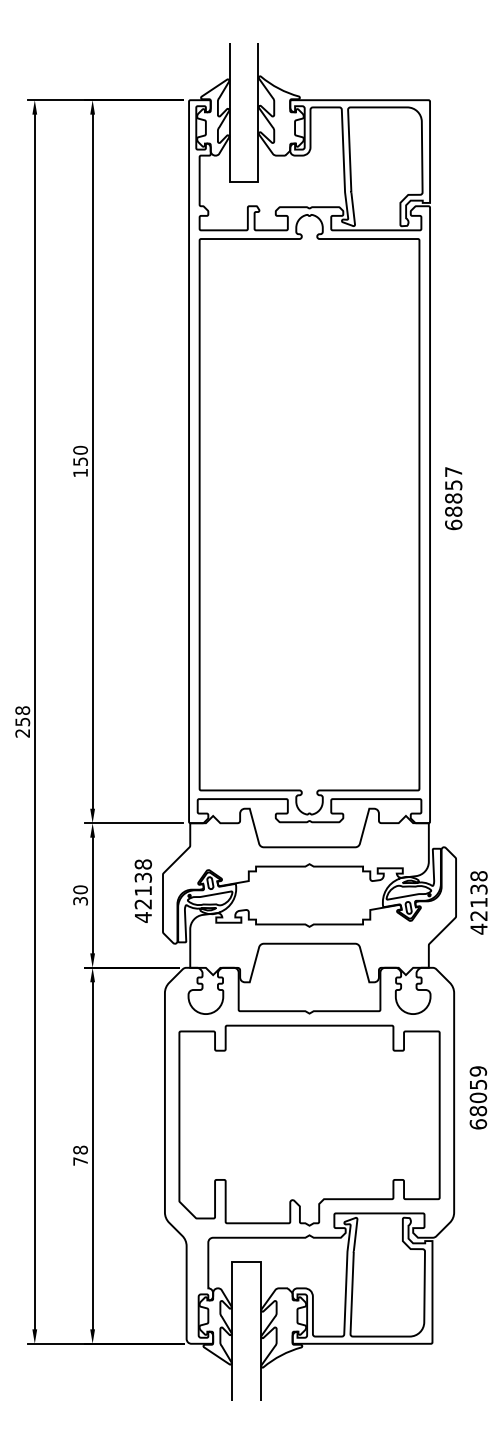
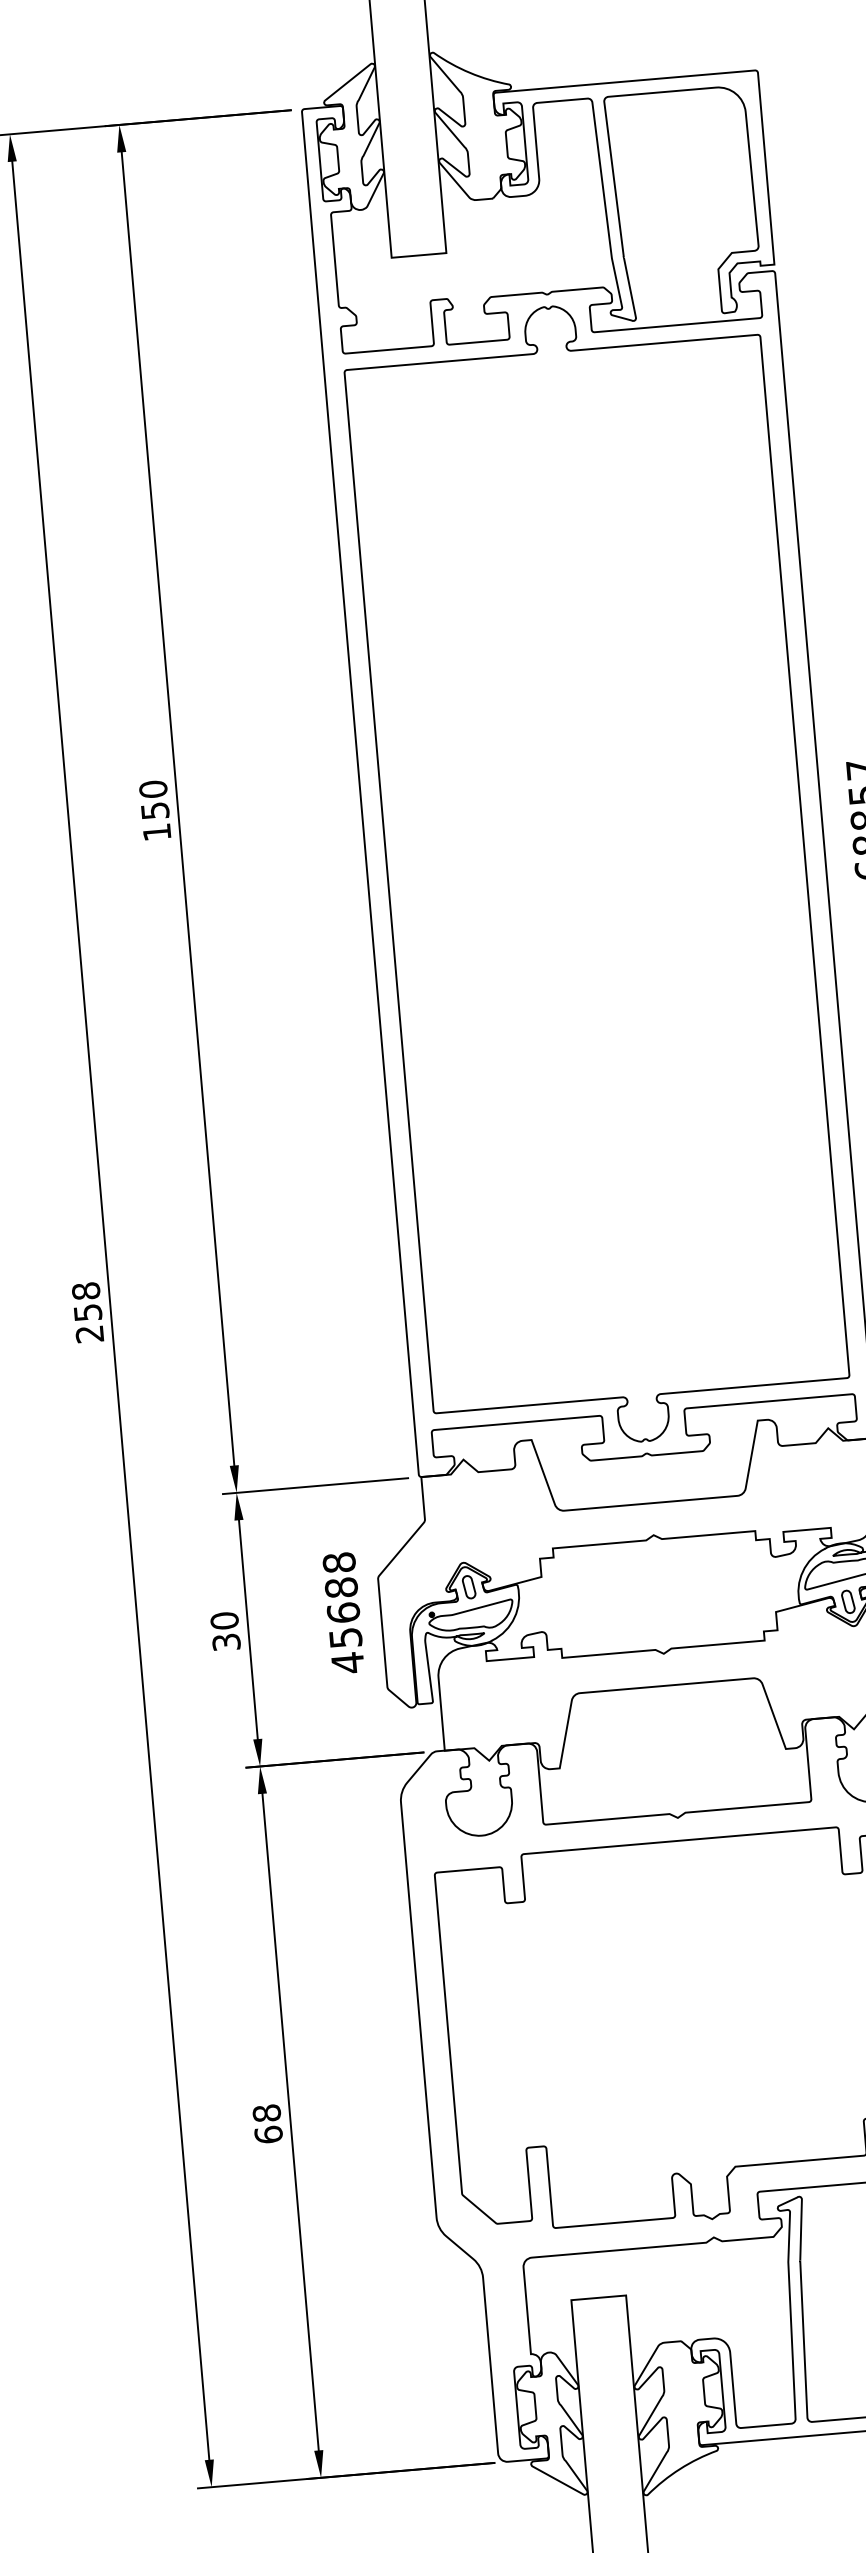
text: (143, 890) -> (343, 1611), 42138 -> 45688
text: (80, 1161) -> (268, 2134), 78 -> 68

